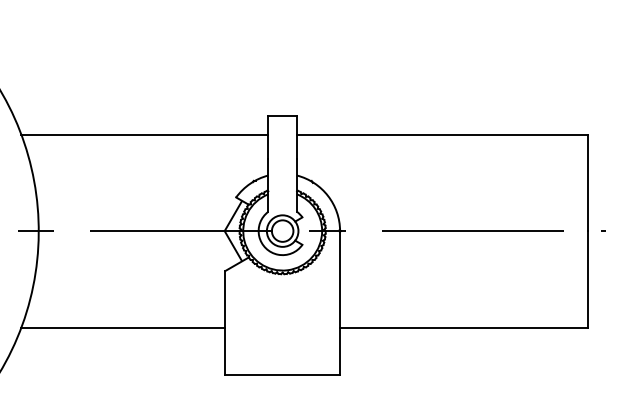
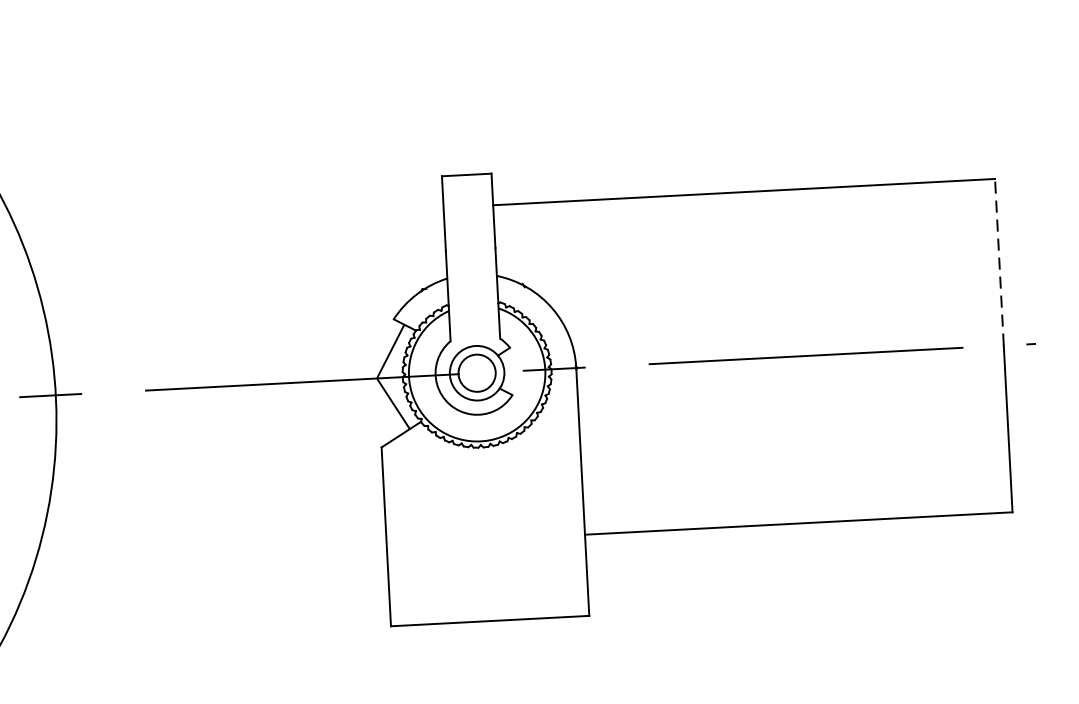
line: (144, 134) -> (229, 218), removed
line: (587, 182) -> (999, 261), solid -> dashed
line: (123, 327) -> (210, 554), removed

